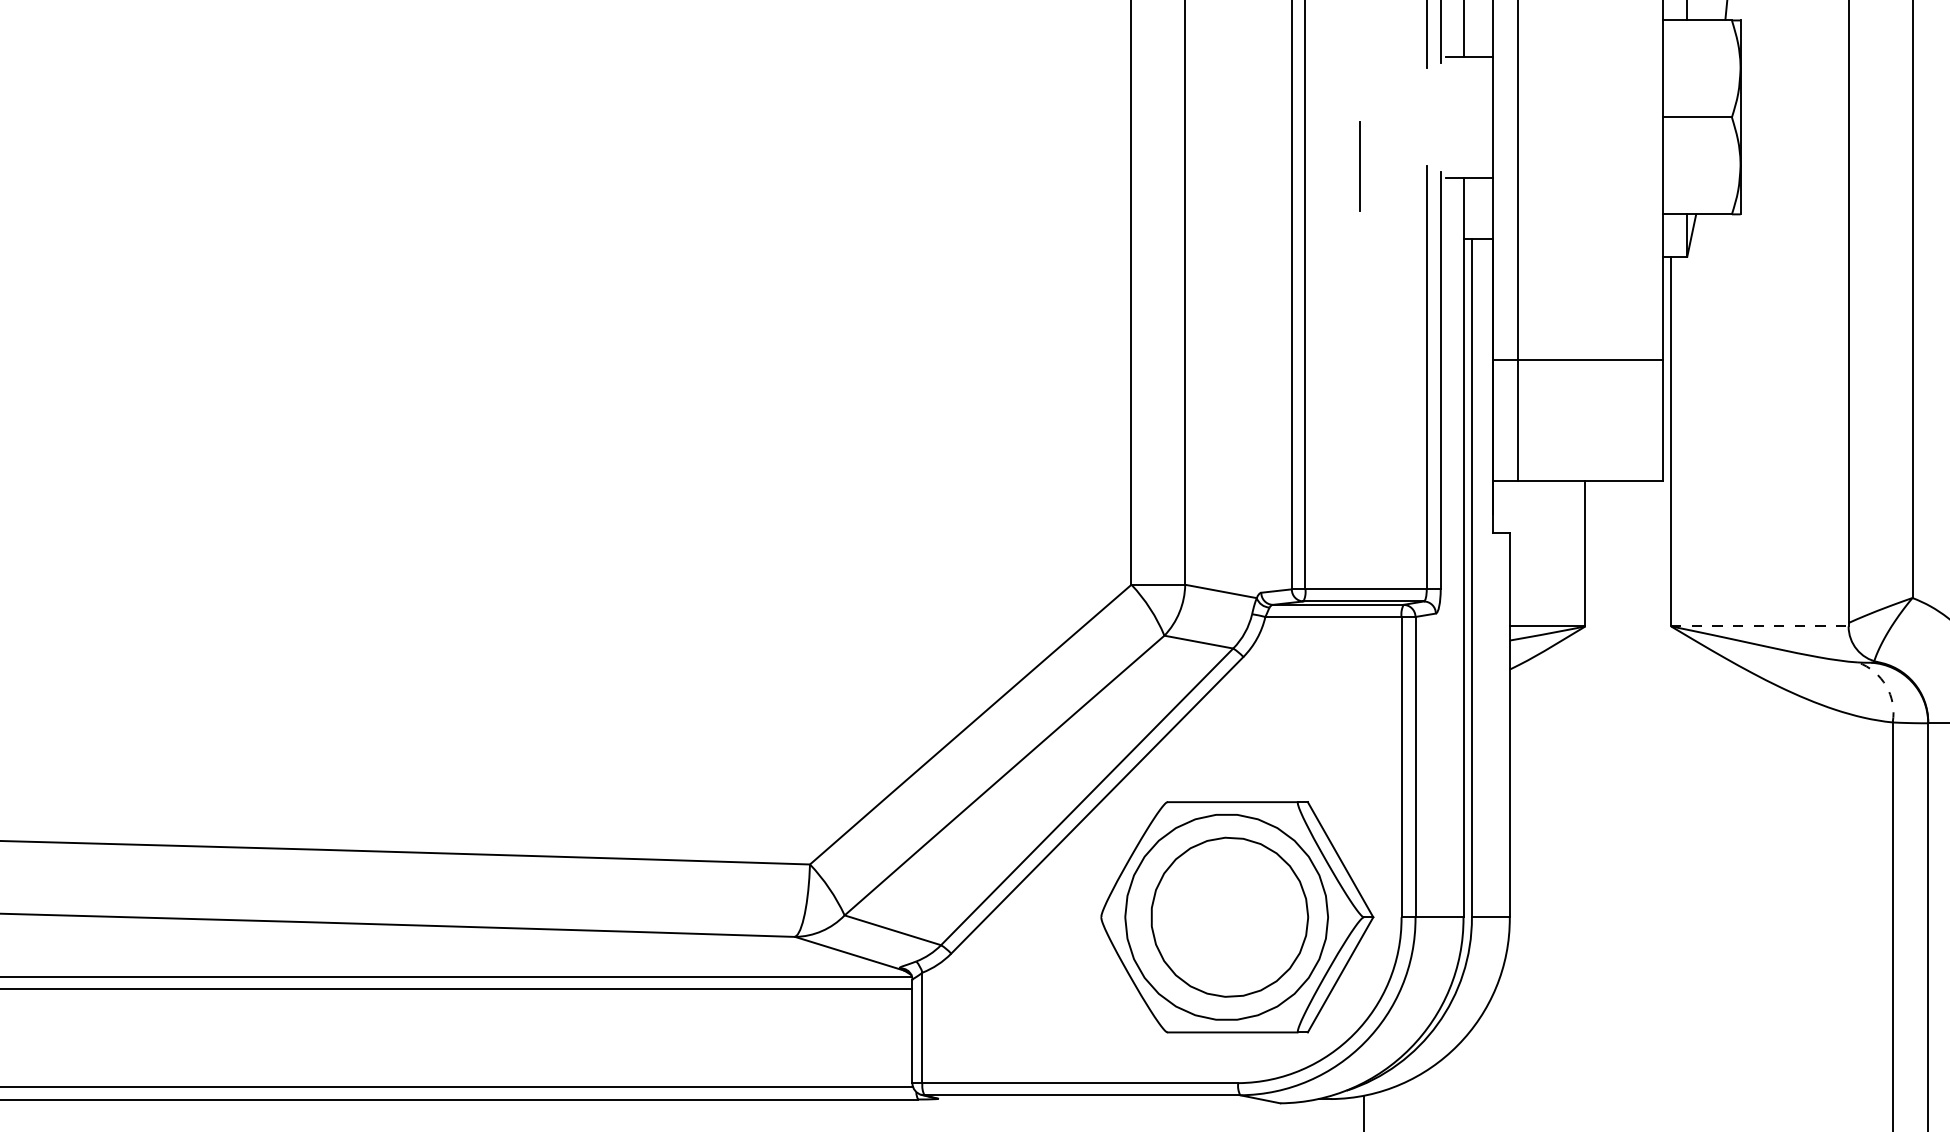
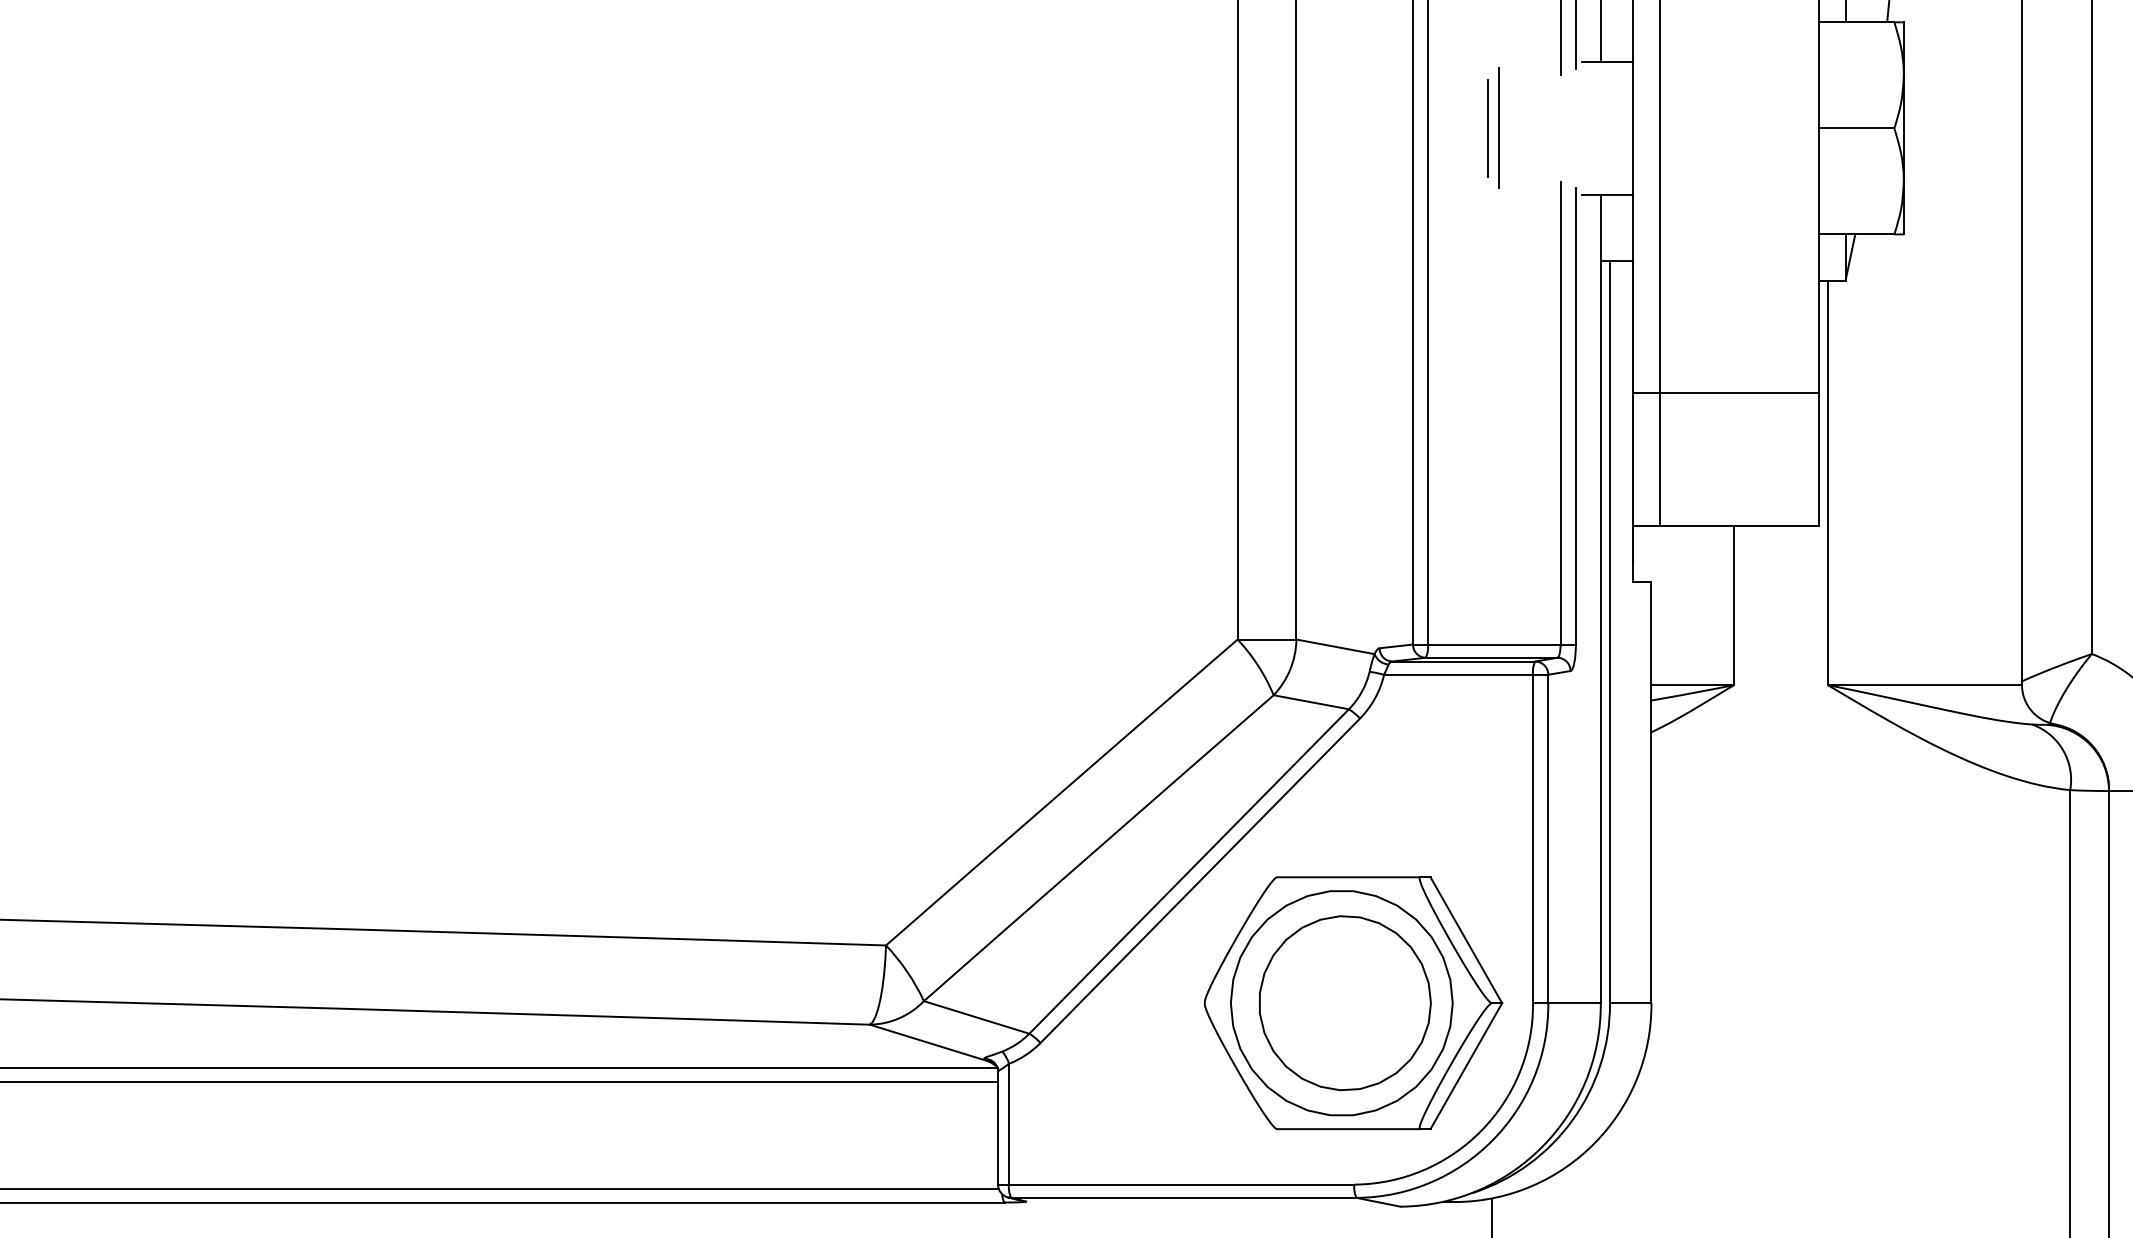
line: (1369, 117) -> (1498, 128), added
line: (1359, 166) -> (1487, 128), moved
line: (1760, 626) -> (1925, 685), dashed -> solid
arc: (1886, 686) -> (2063, 750), dashed -> solid

